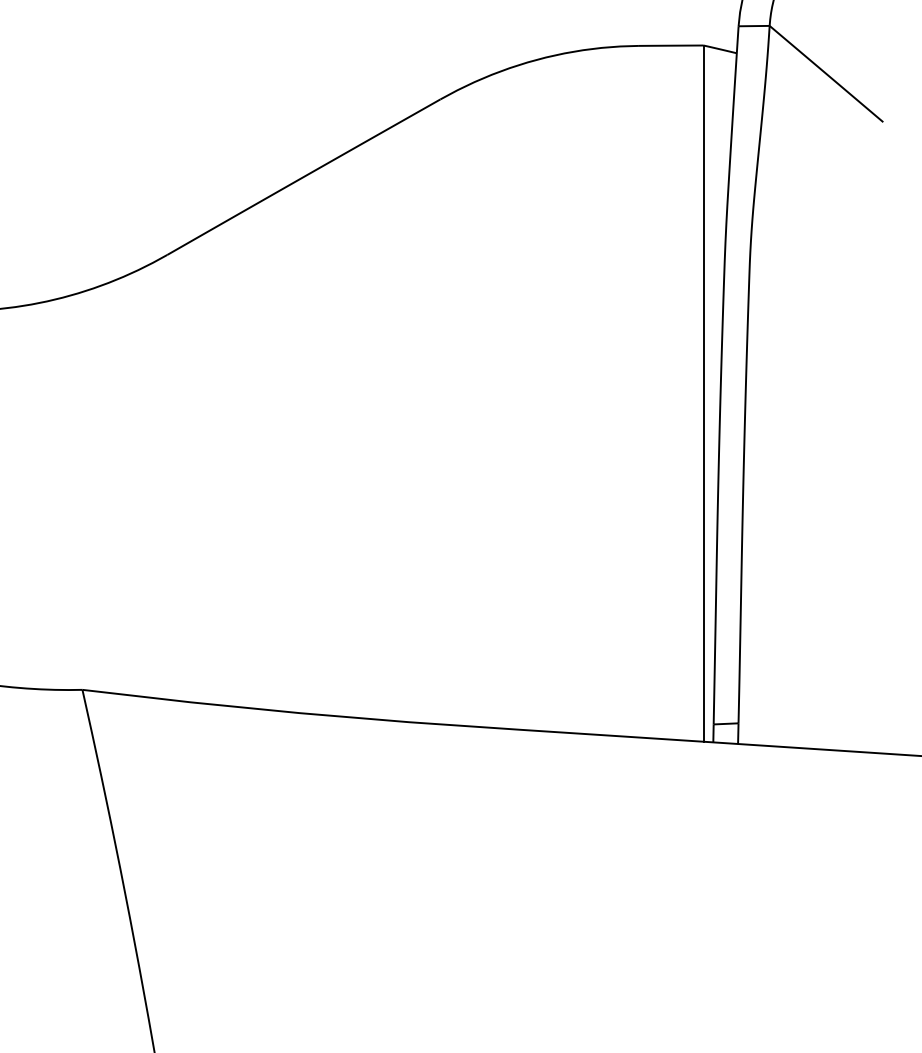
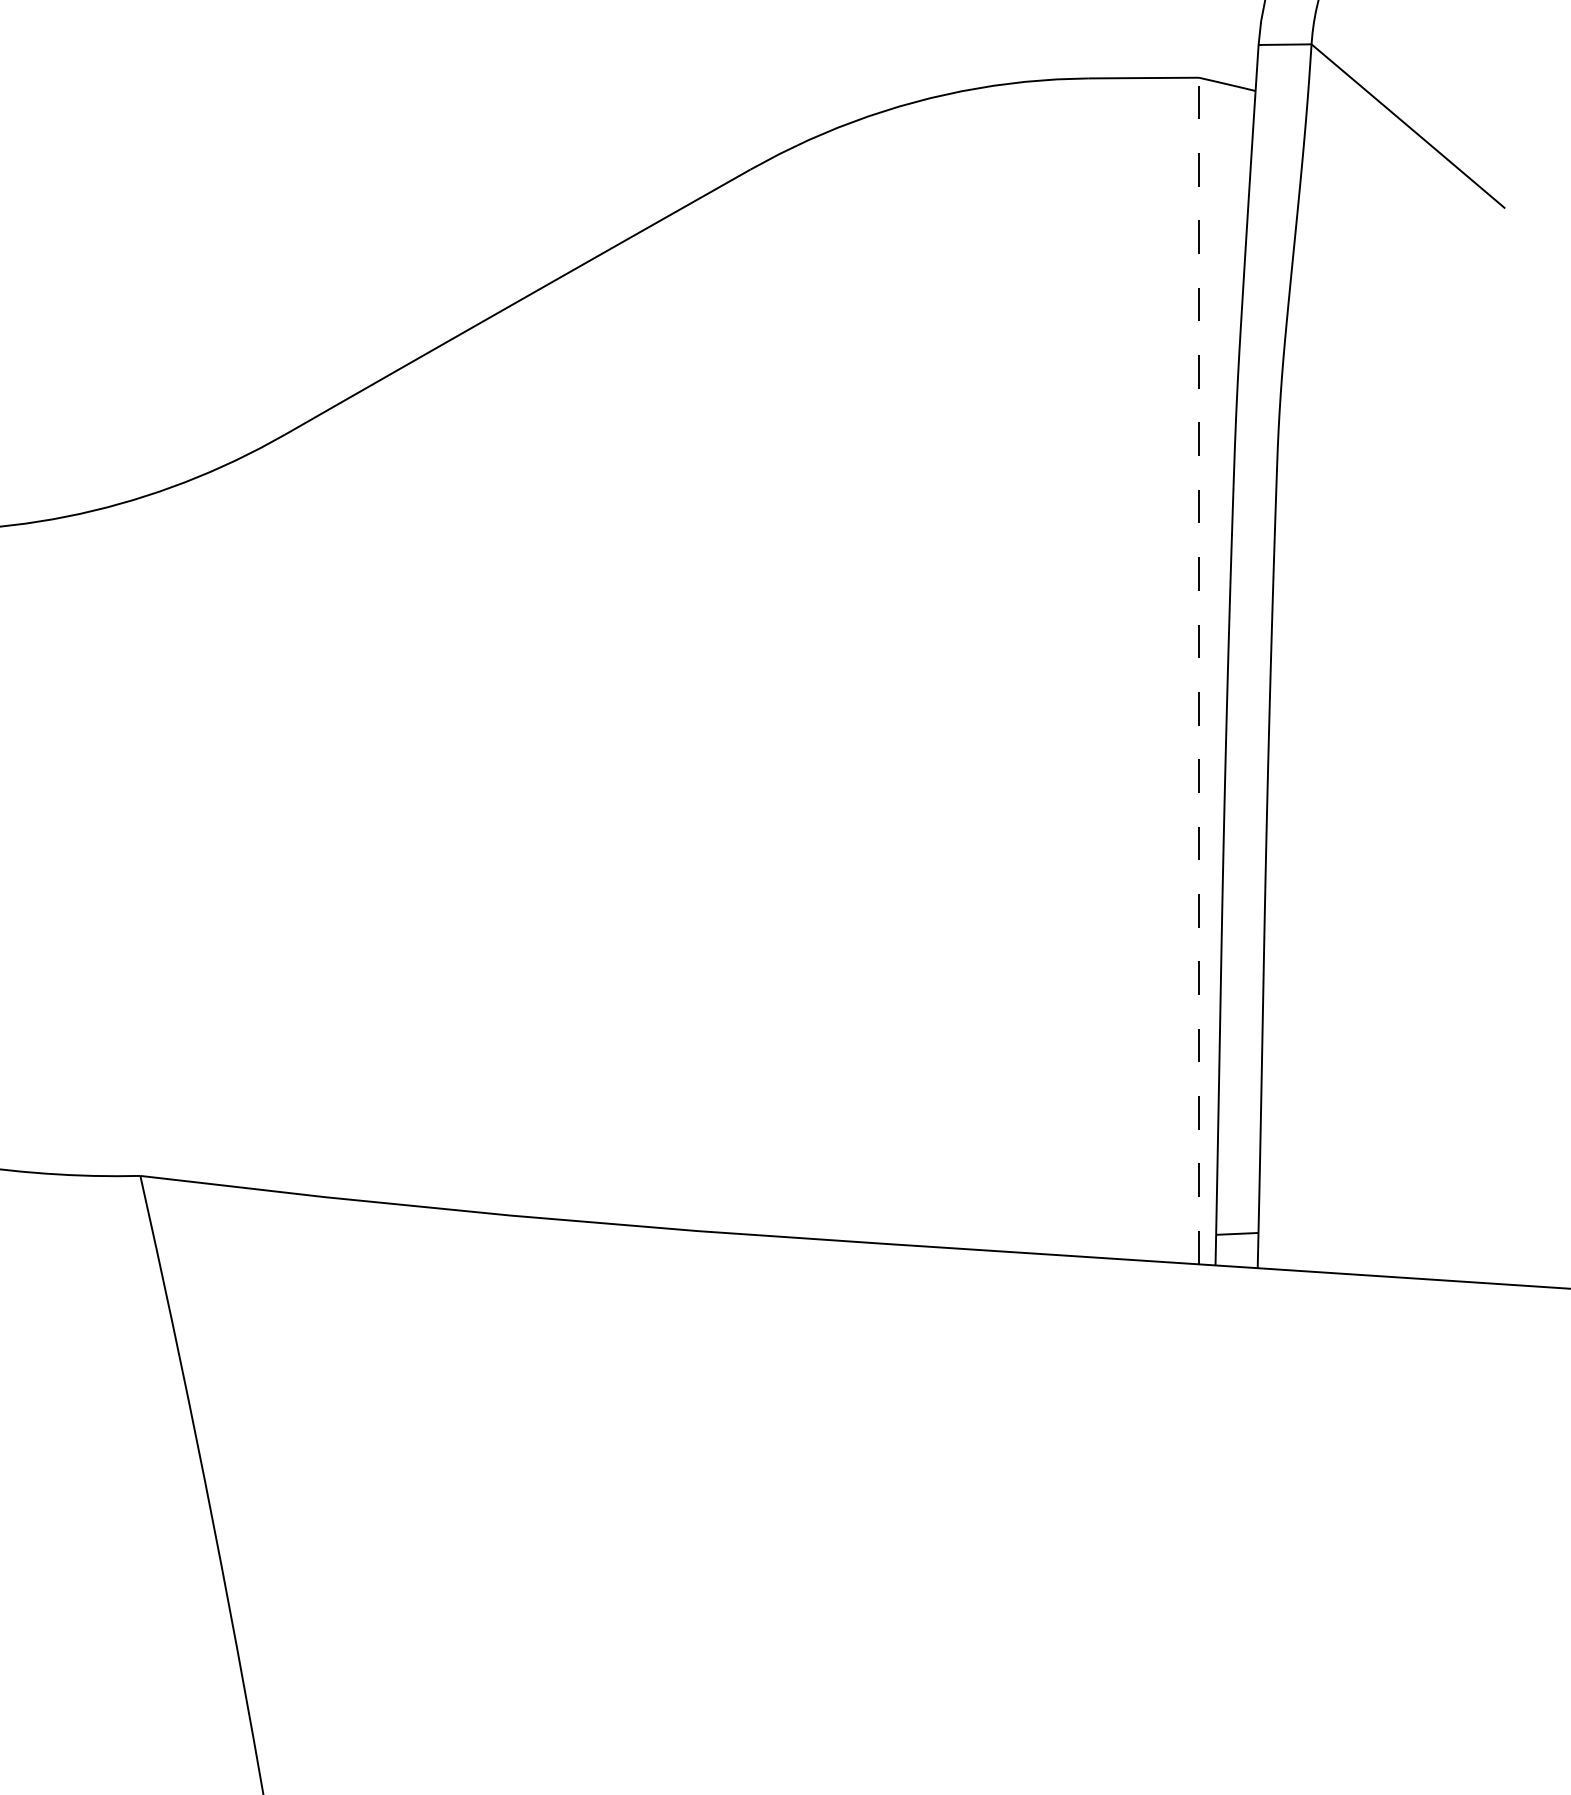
line: (703, 393) -> (1198, 670), solid -> dashed

